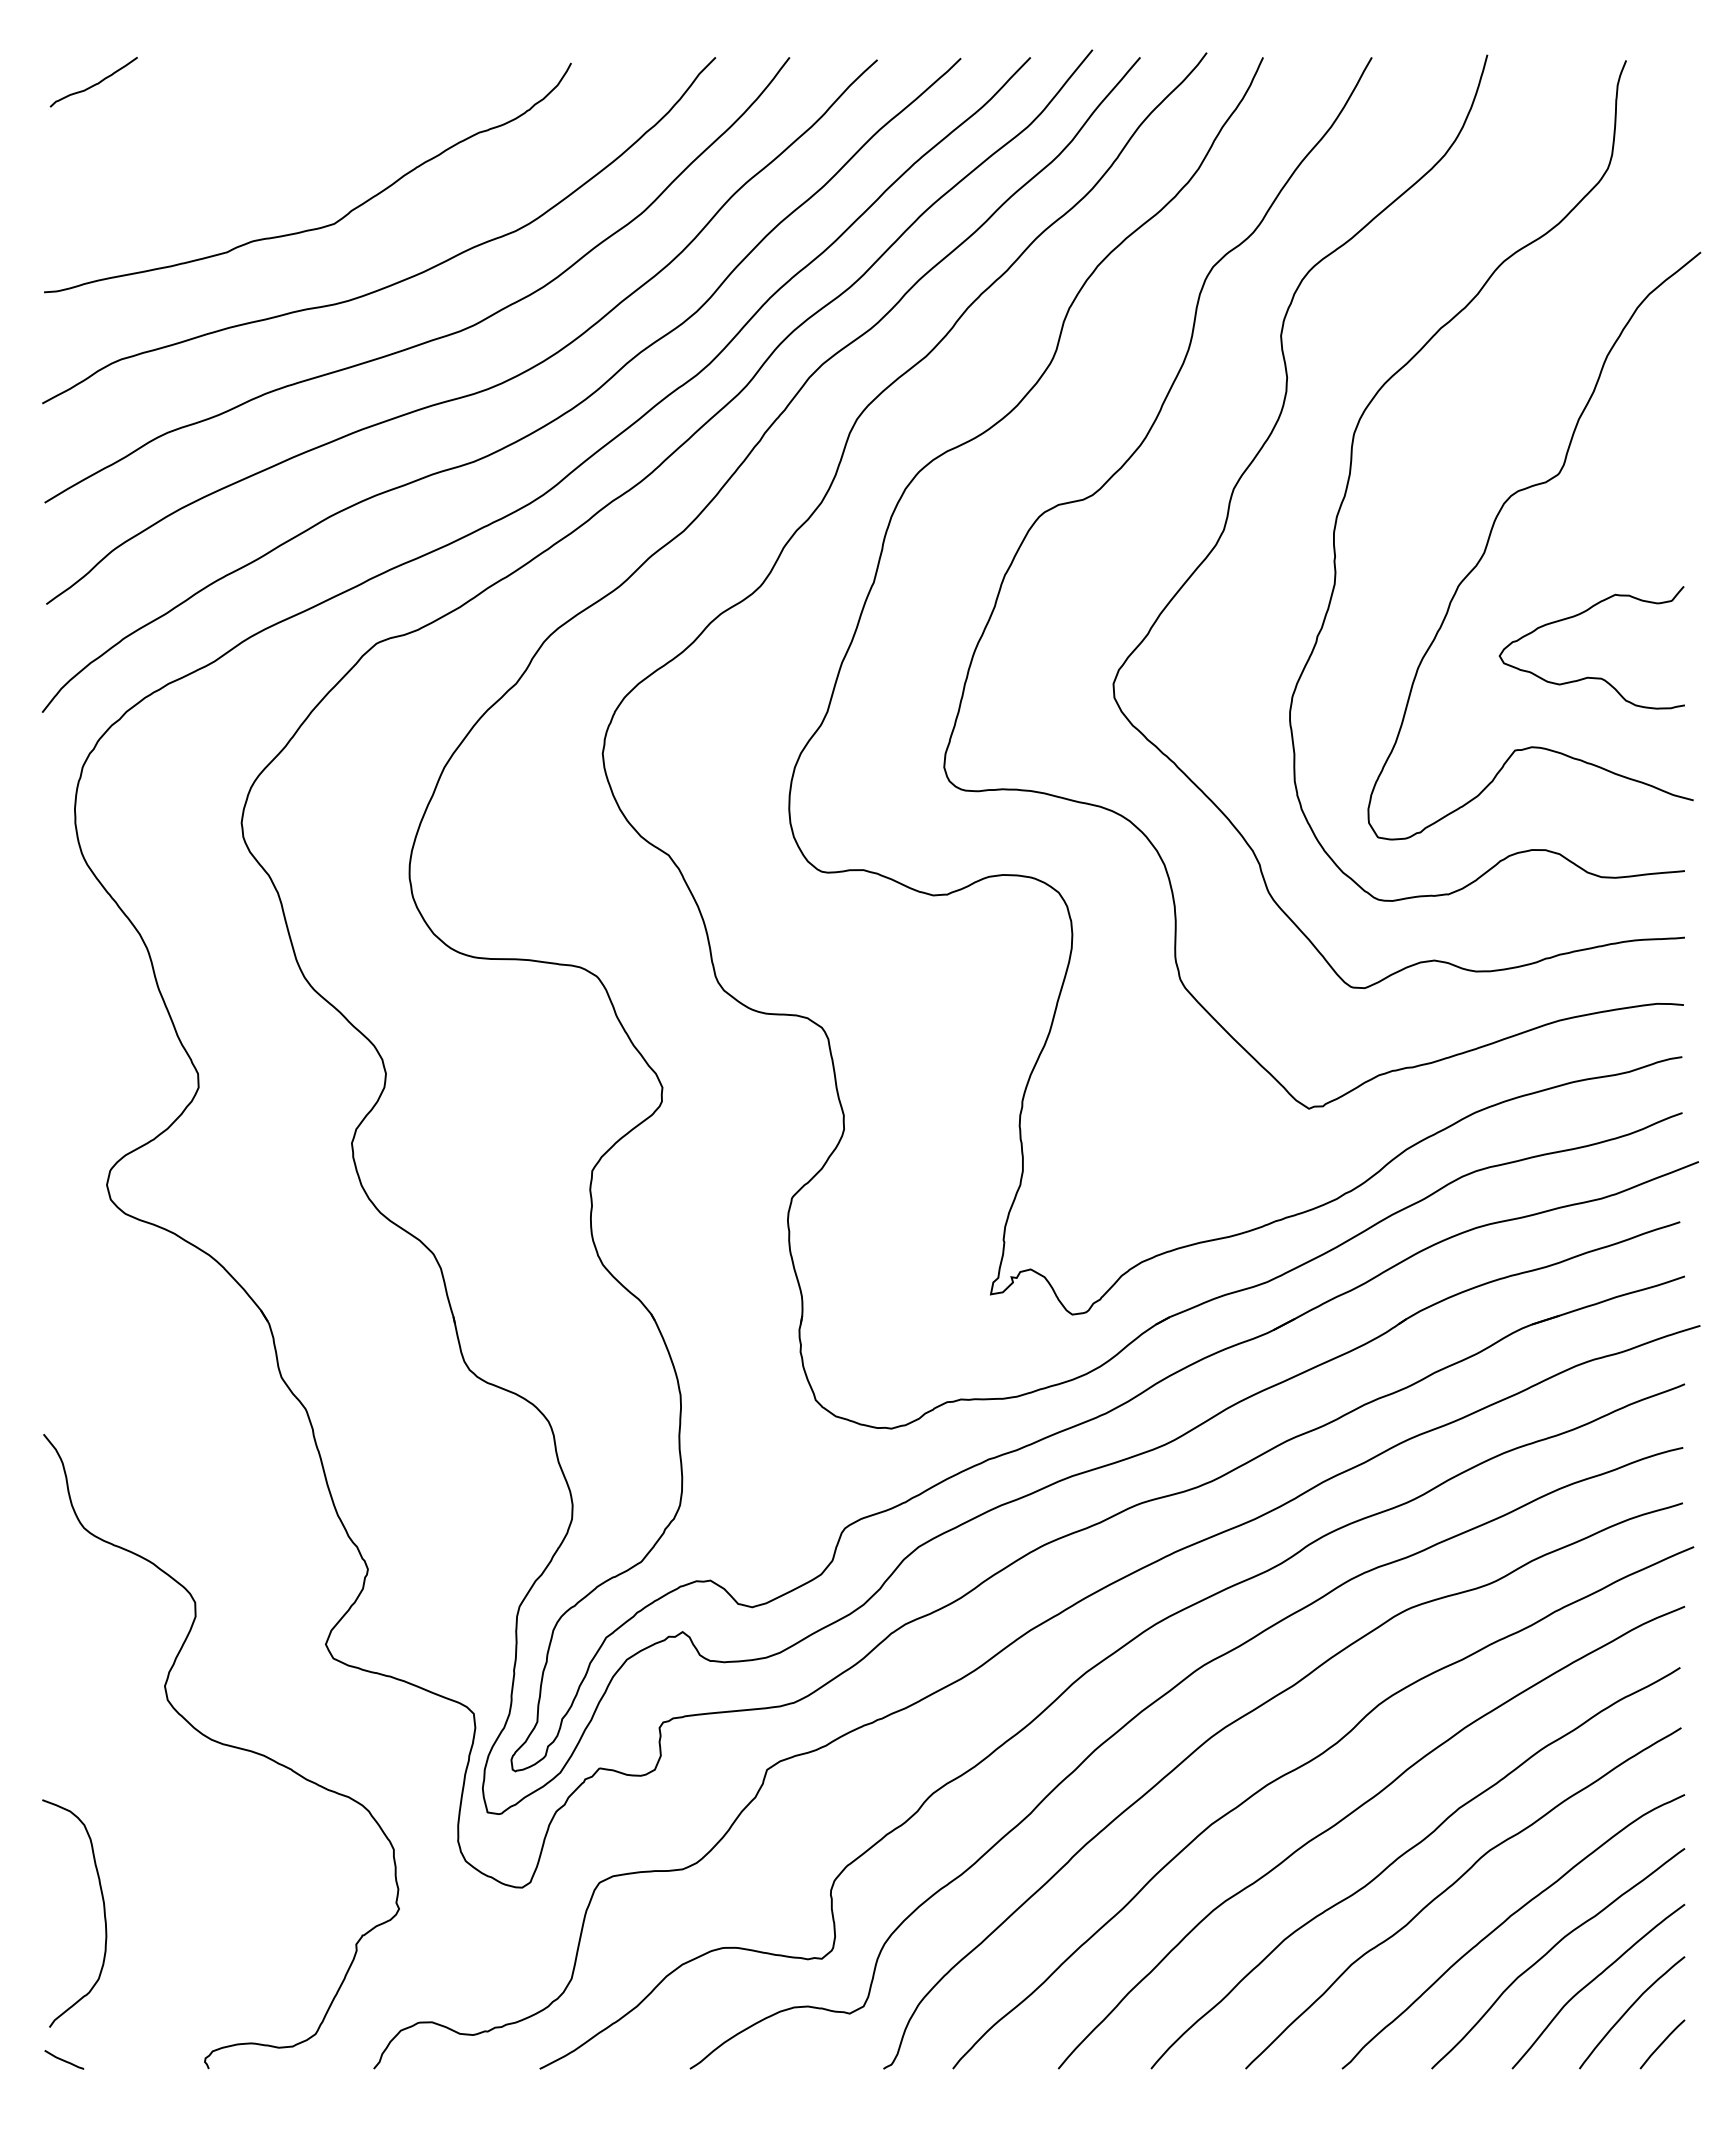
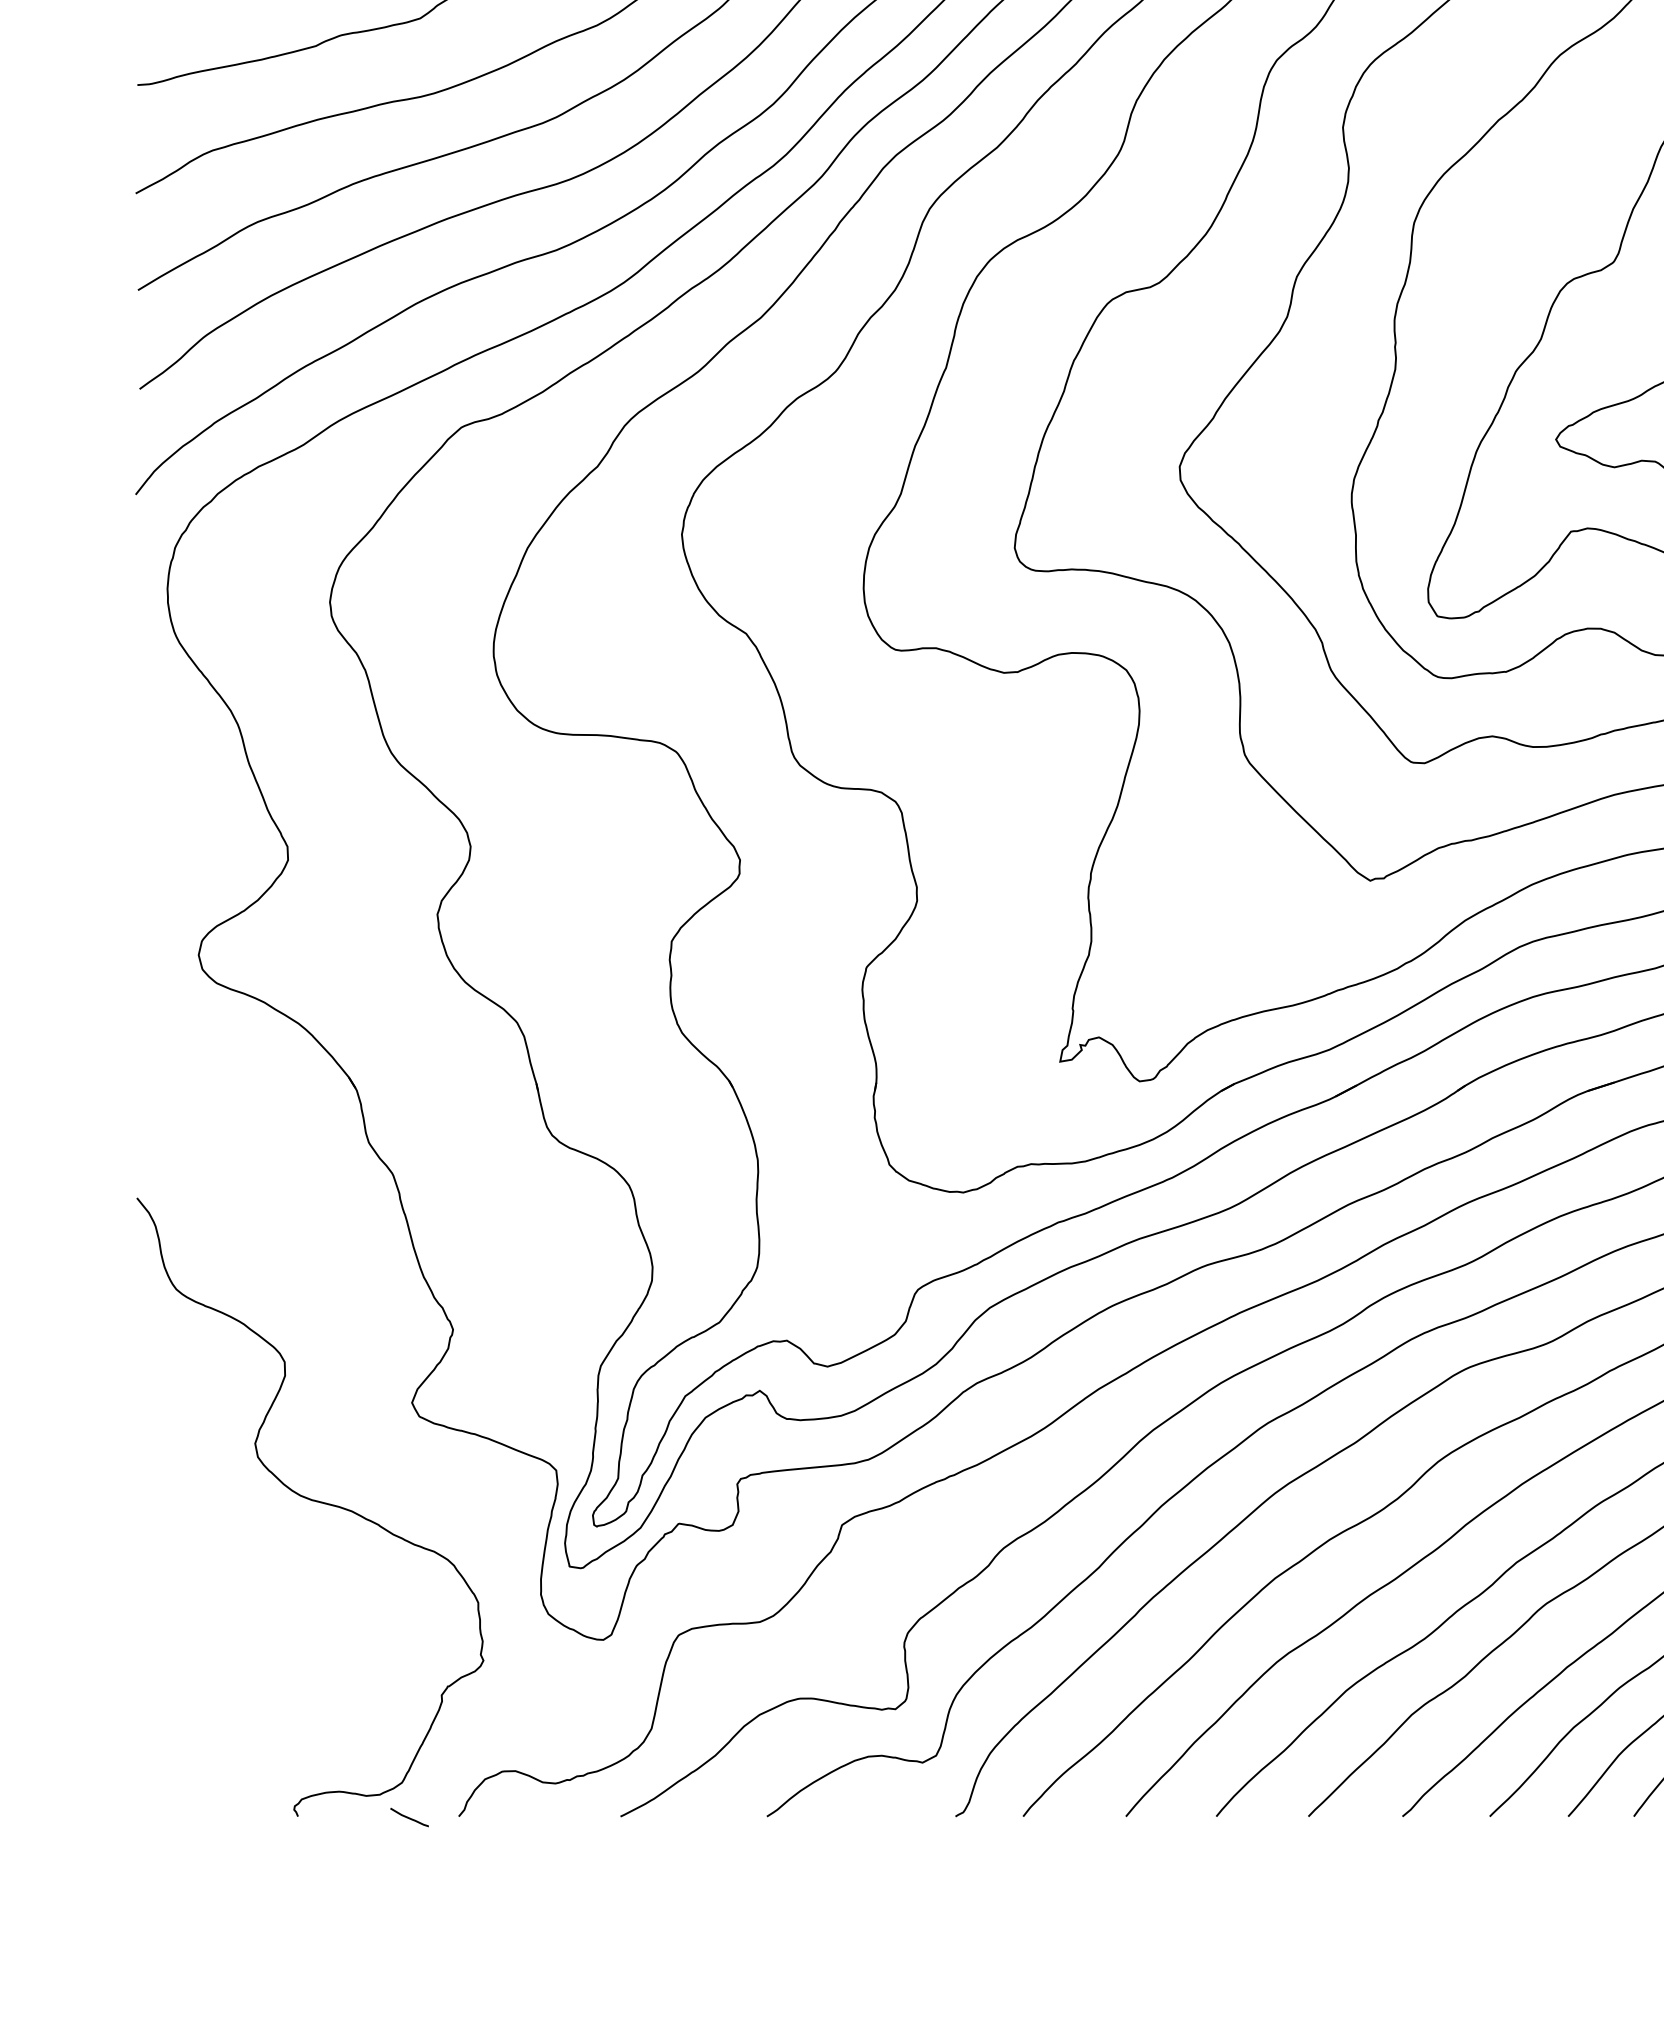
curve: (103, 1912) -> (195, 1664), removed
line: (63, 2059) -> (408, 1817), moved

